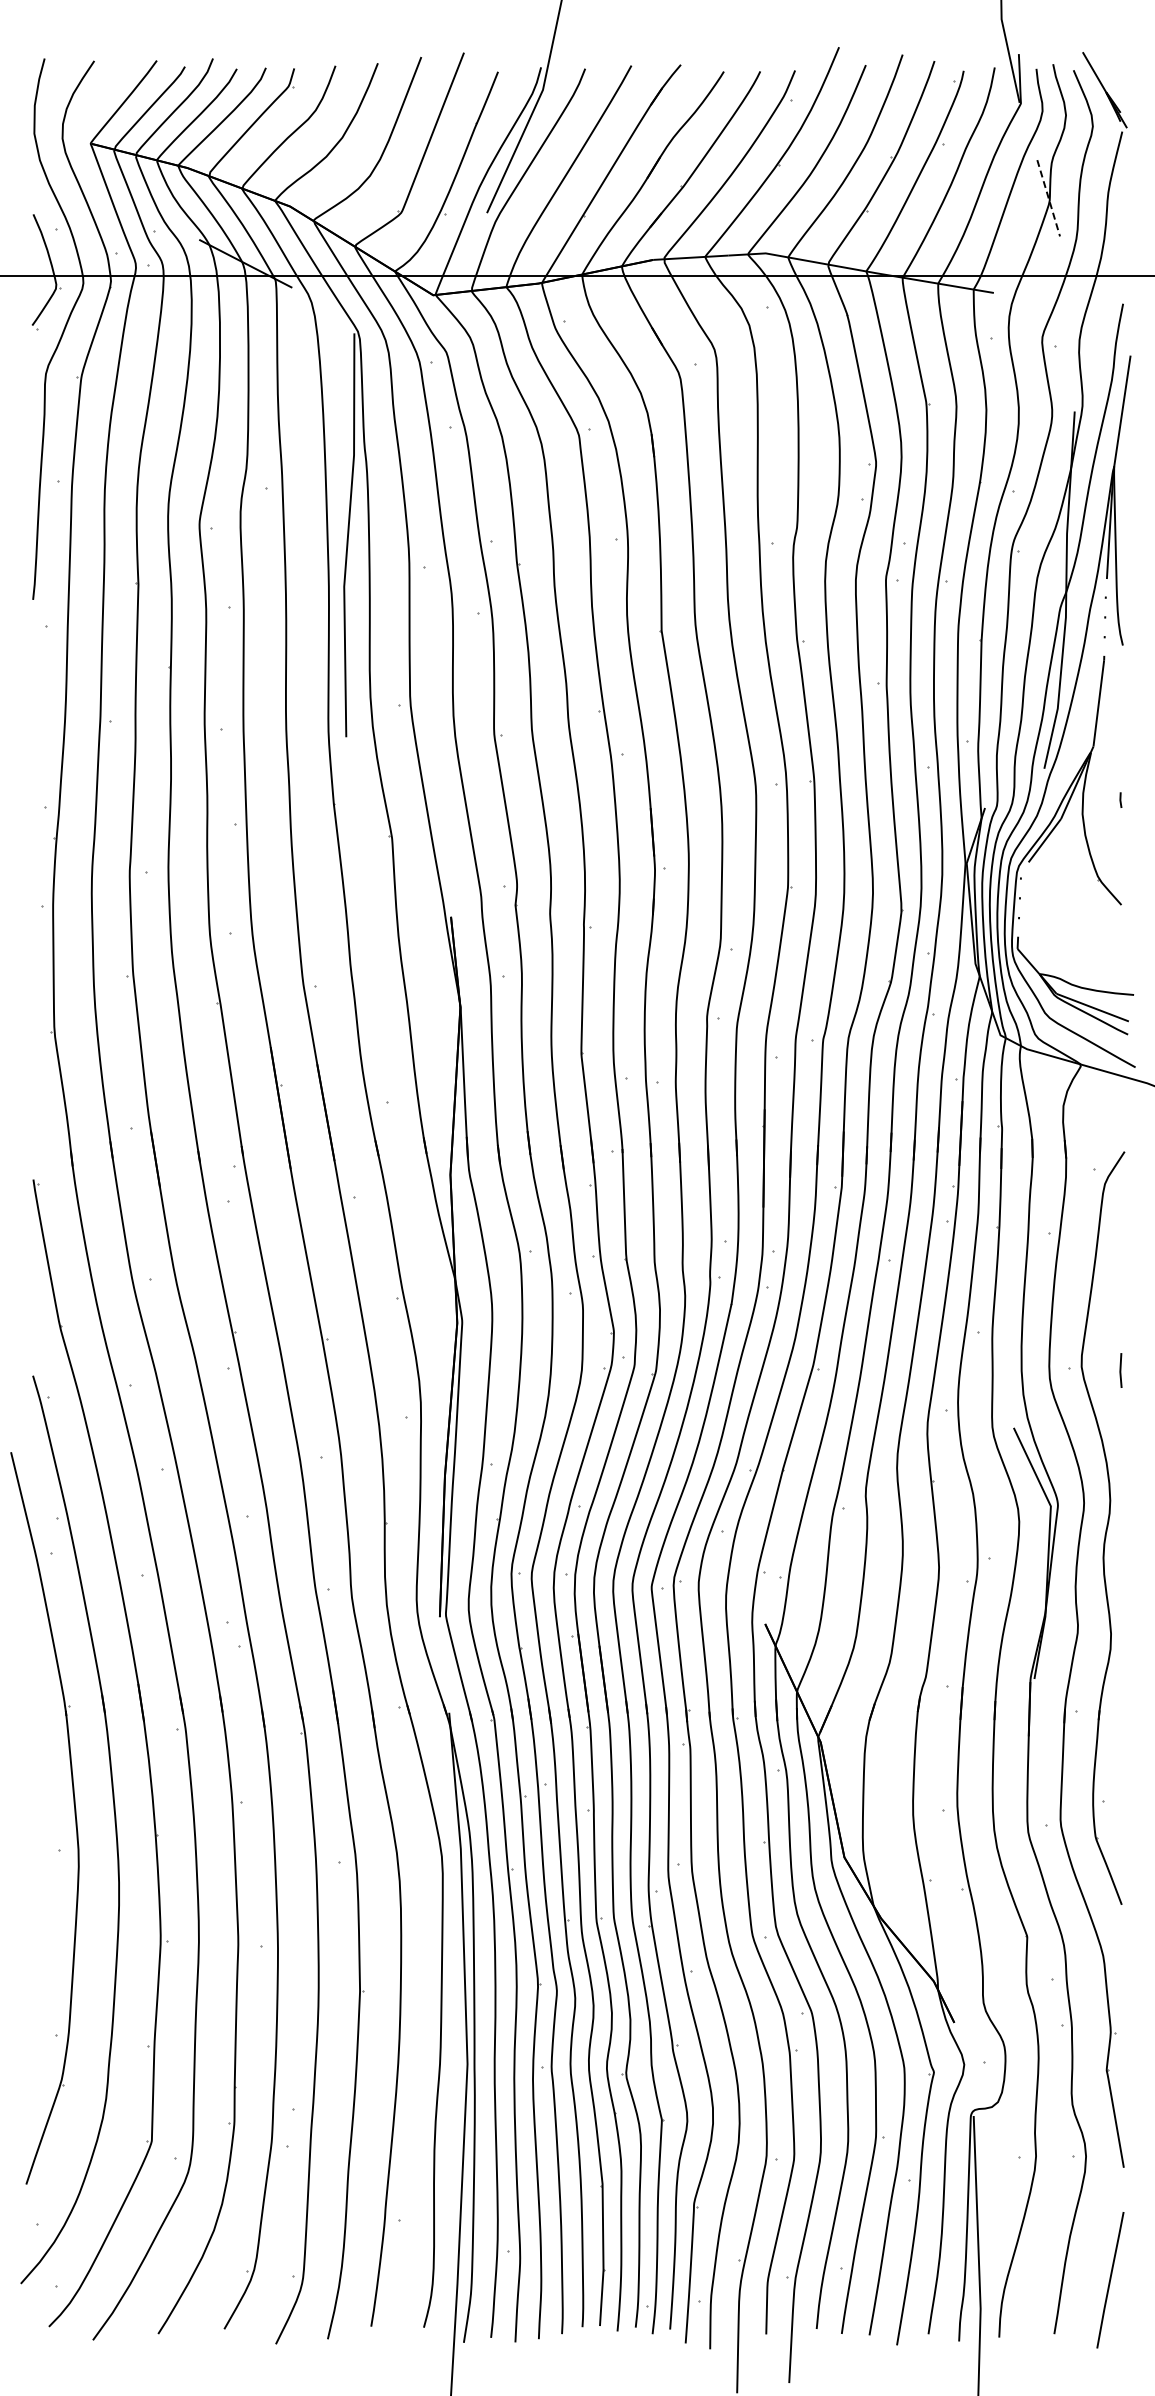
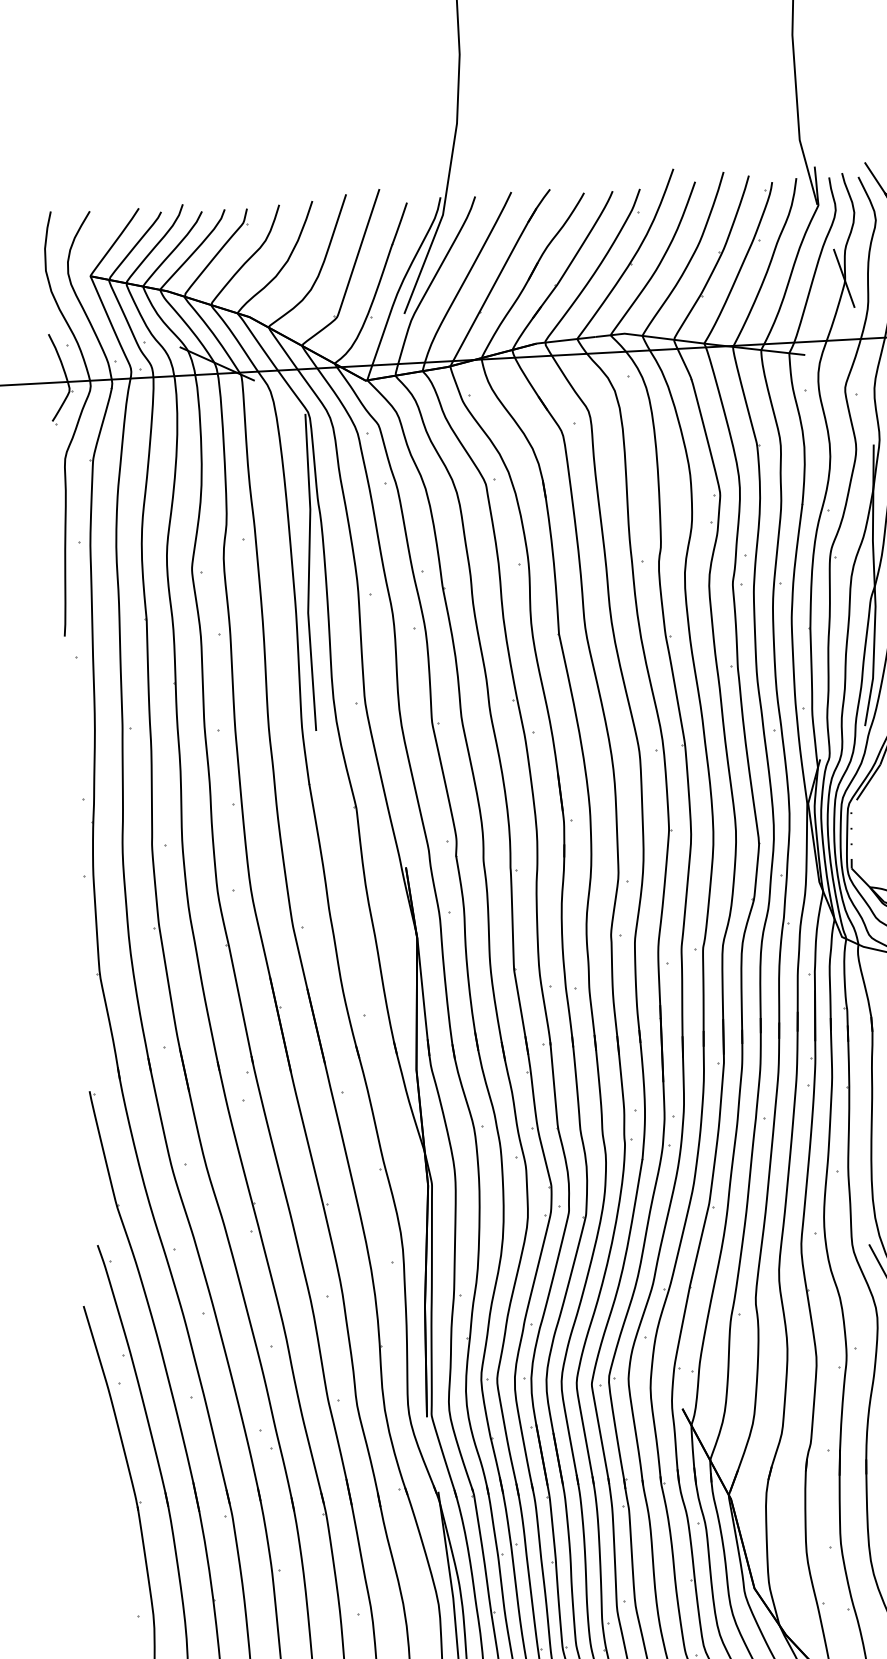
line: (1048, 198) -> (844, 278), dashed -> solid

